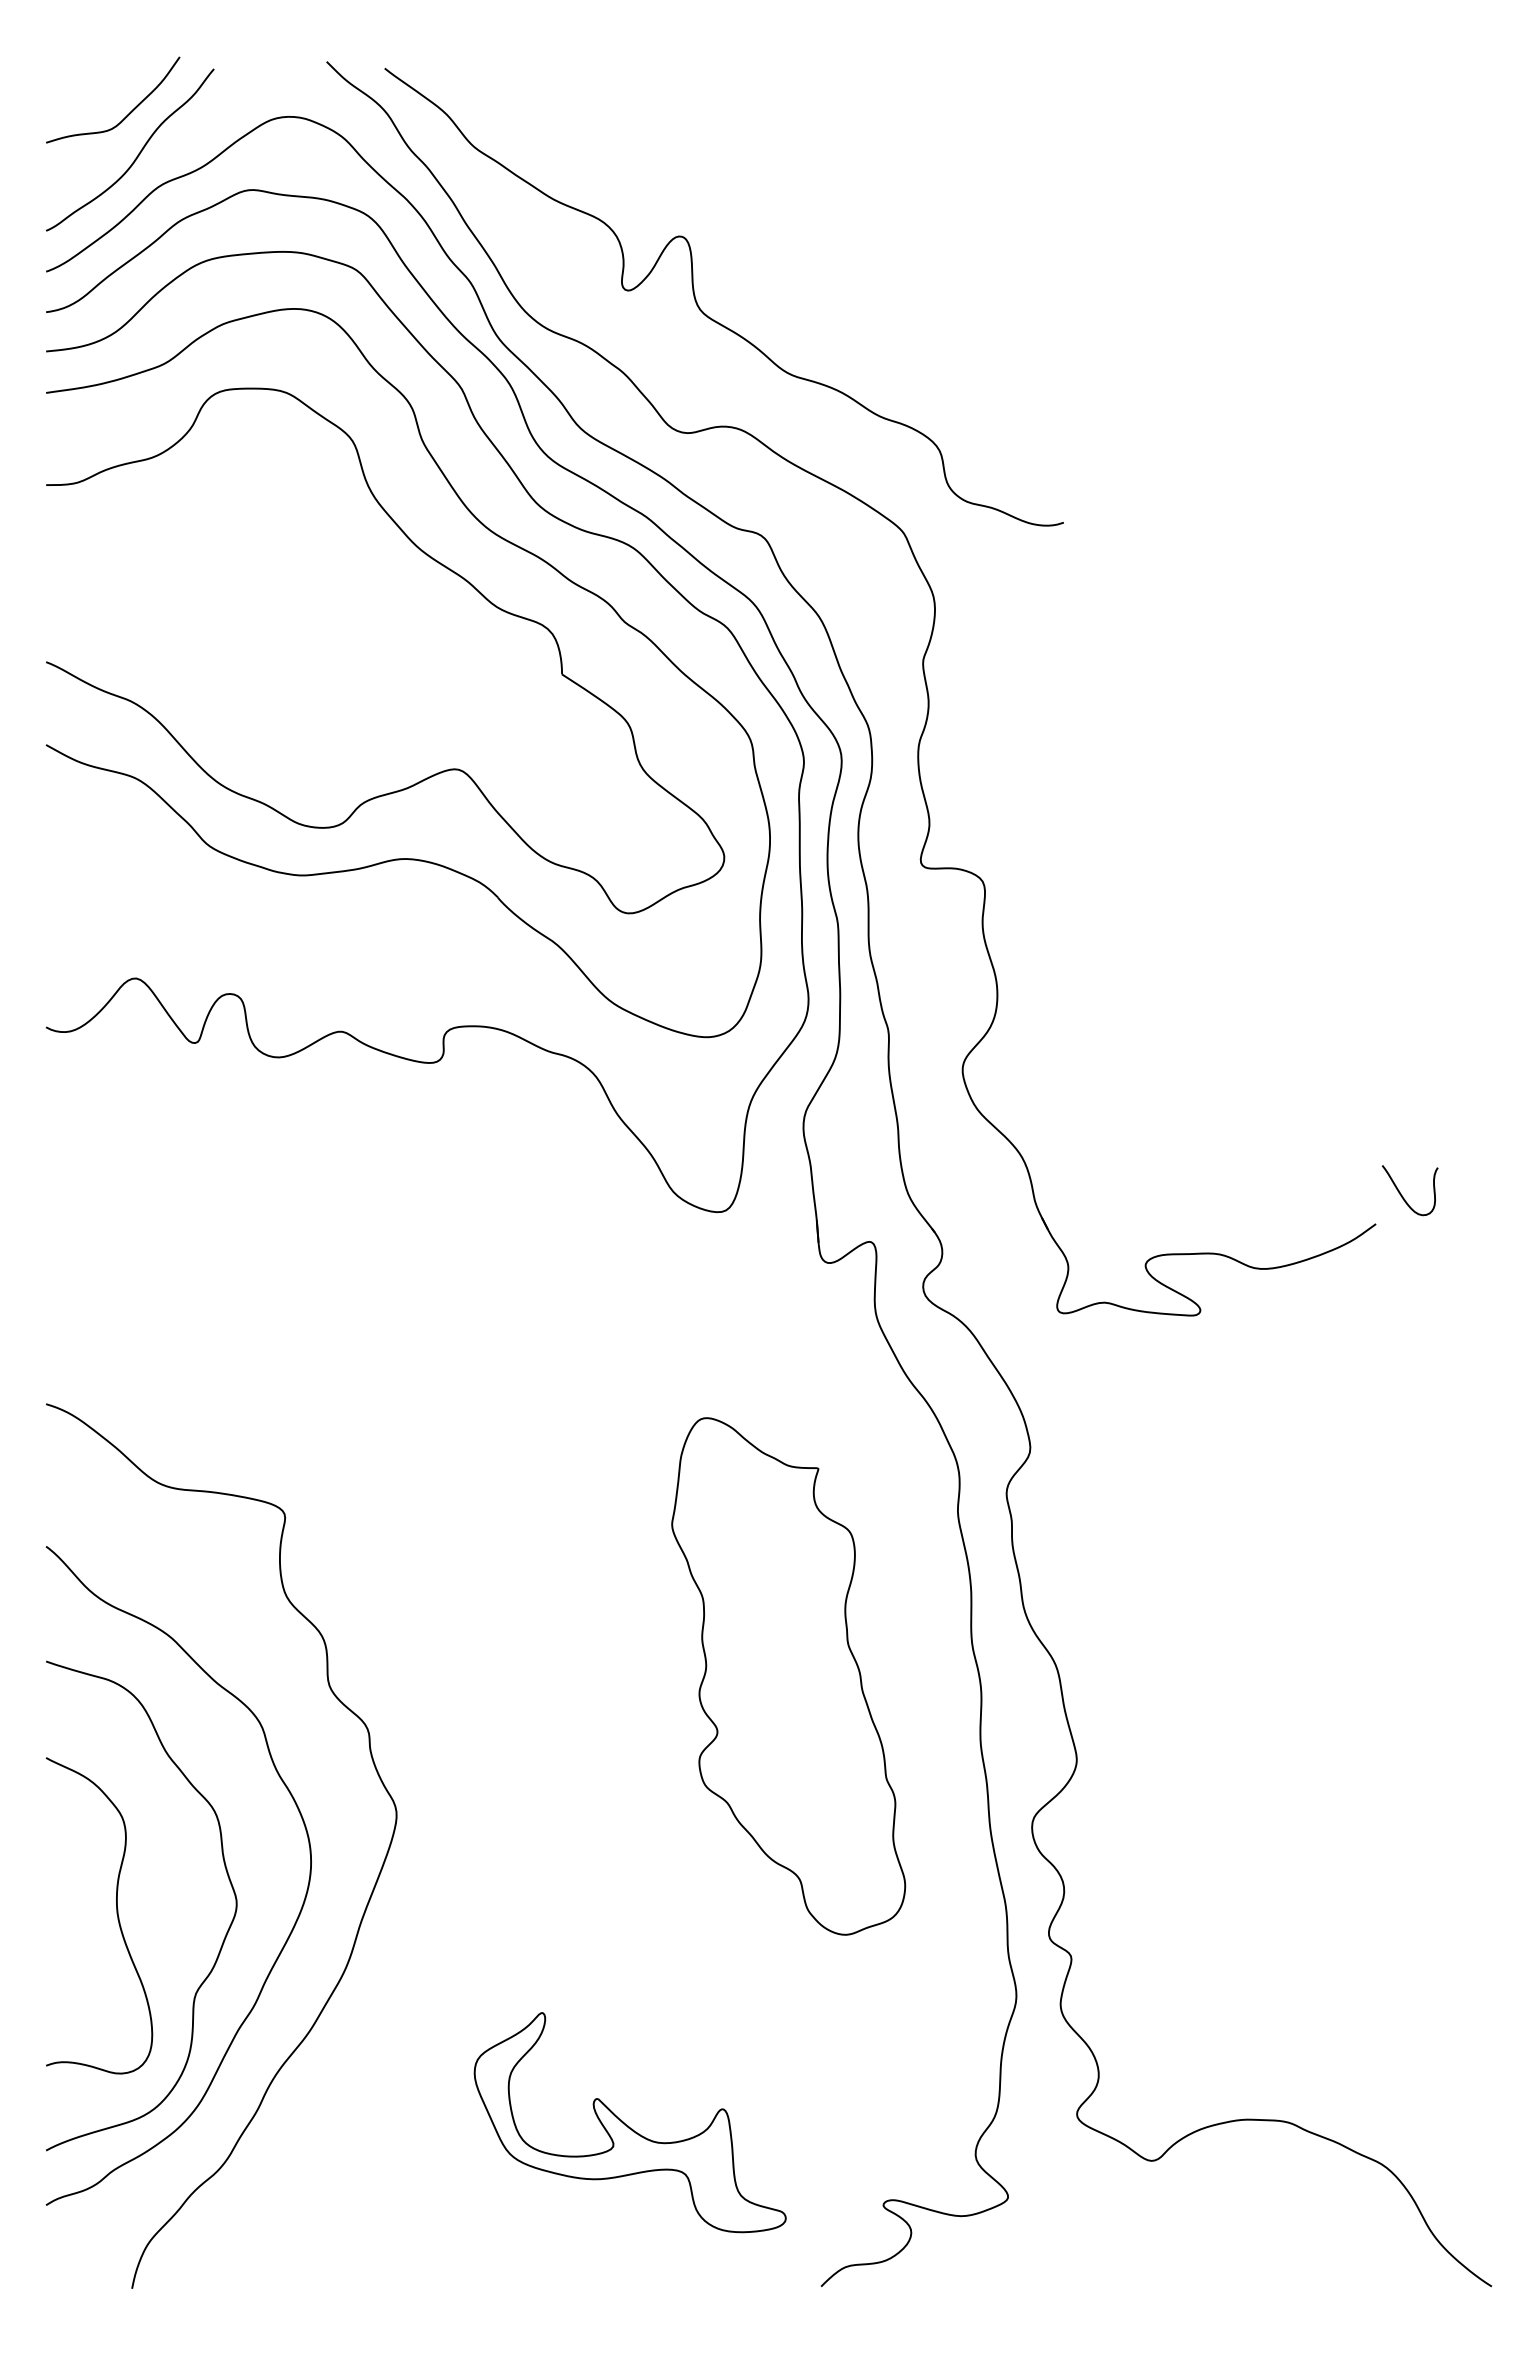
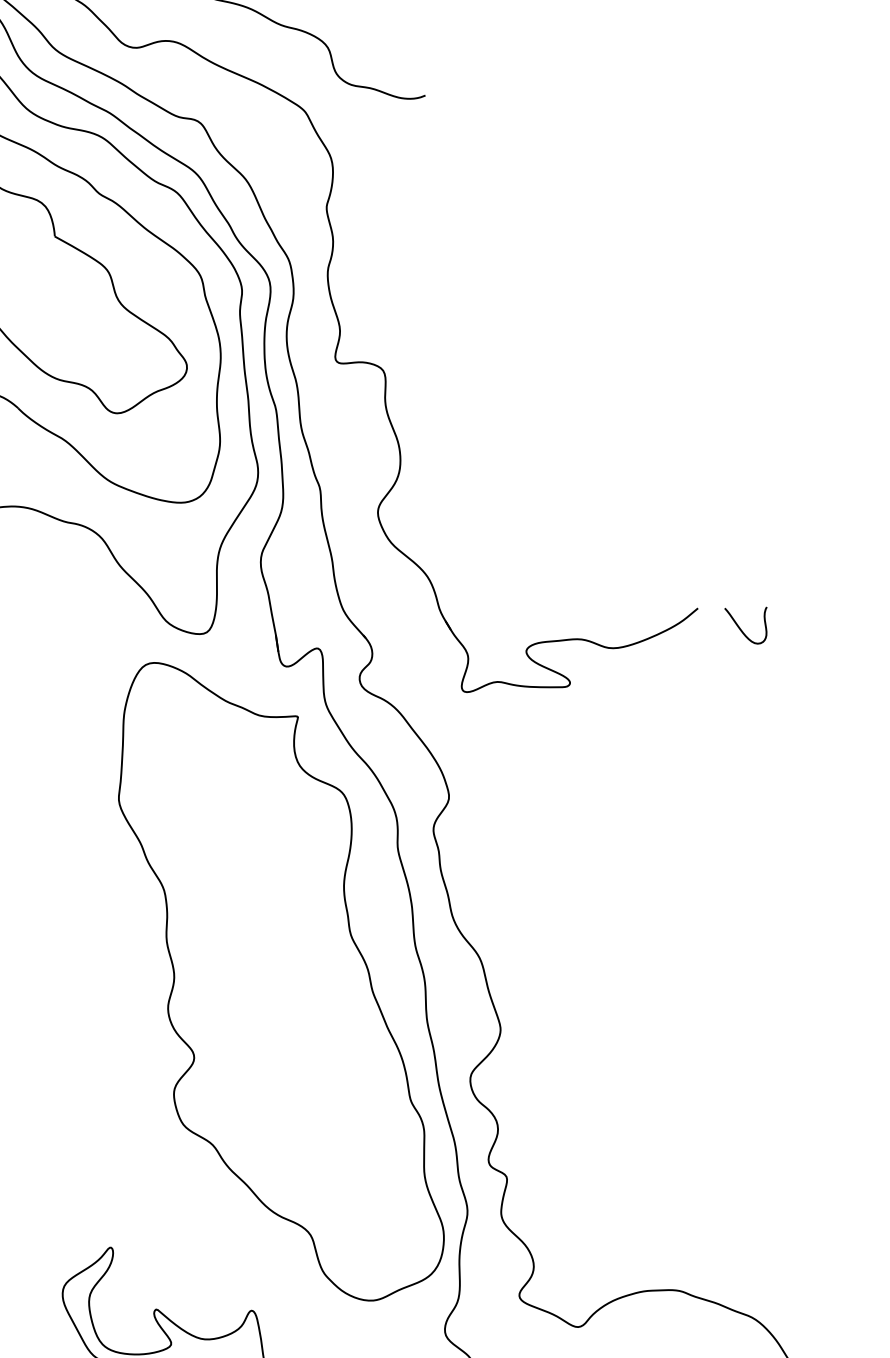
curve: (1403, 1196) -> (742, 630), moved
part: (788, 1676) -> (278, 980), size x1.67

